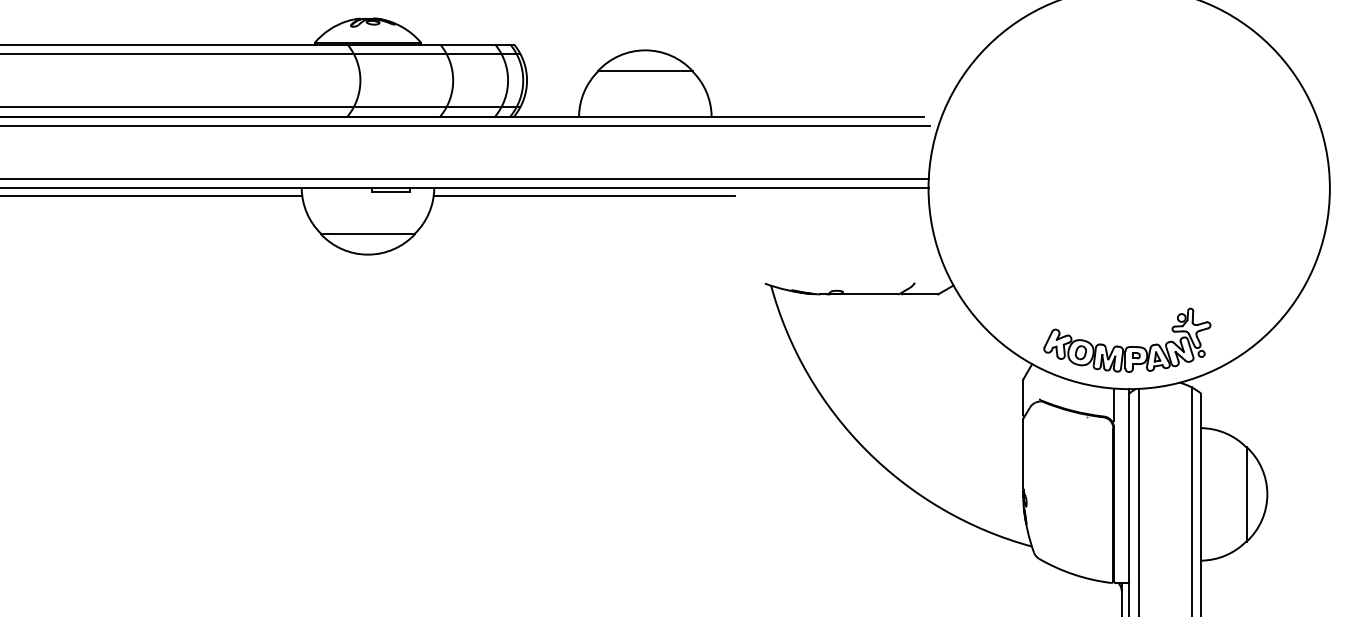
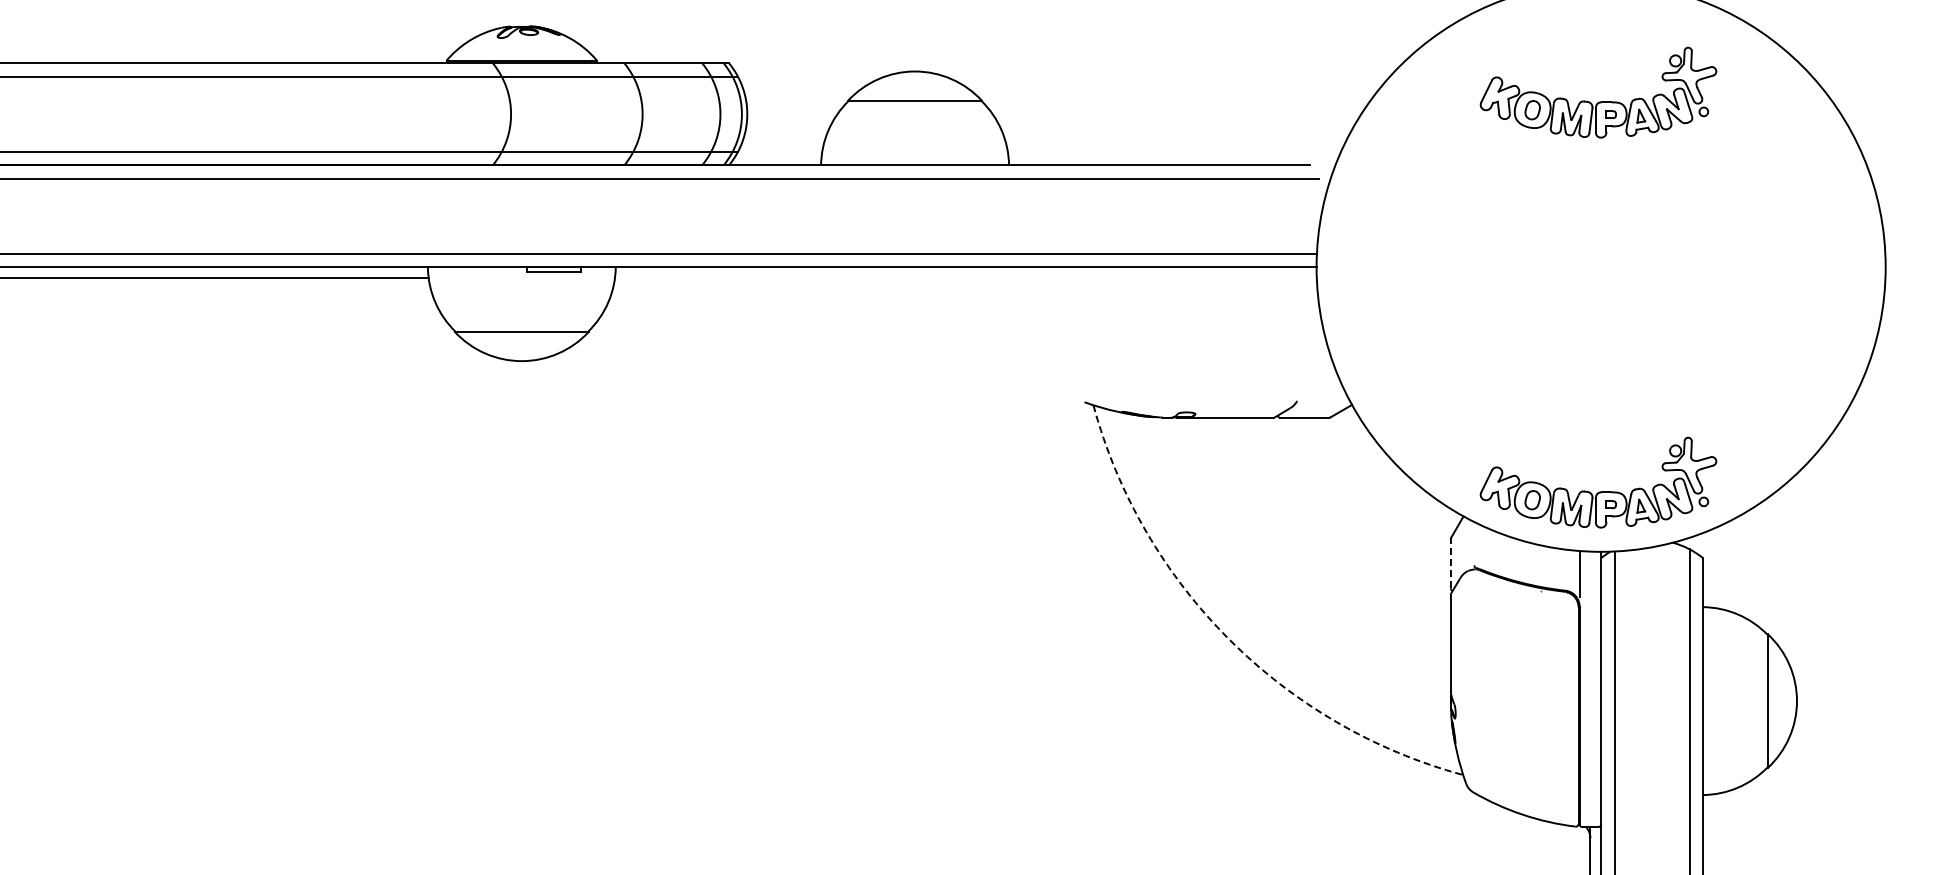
part: (1128, 71) -> (1599, 101), added
line: (584, 196) -> (828, 278), removed
line: (1022, 397) -> (1450, 563), solid -> dashed
arc: (867, 450) -> (1229, 639), solid -> dashed

